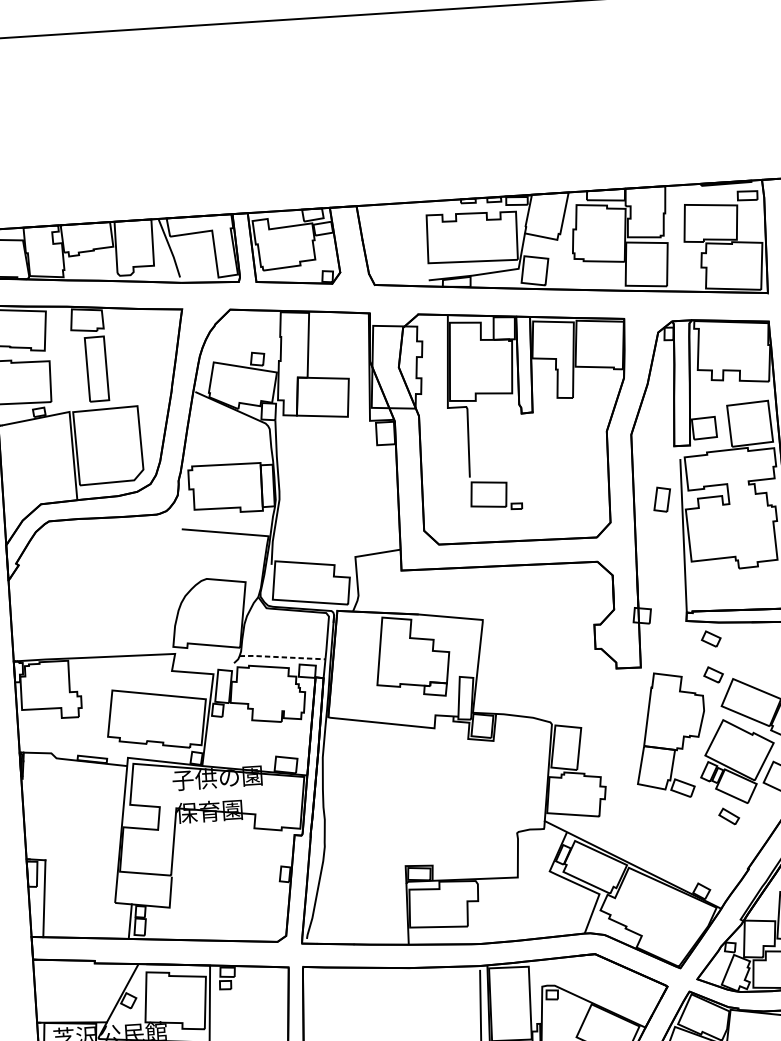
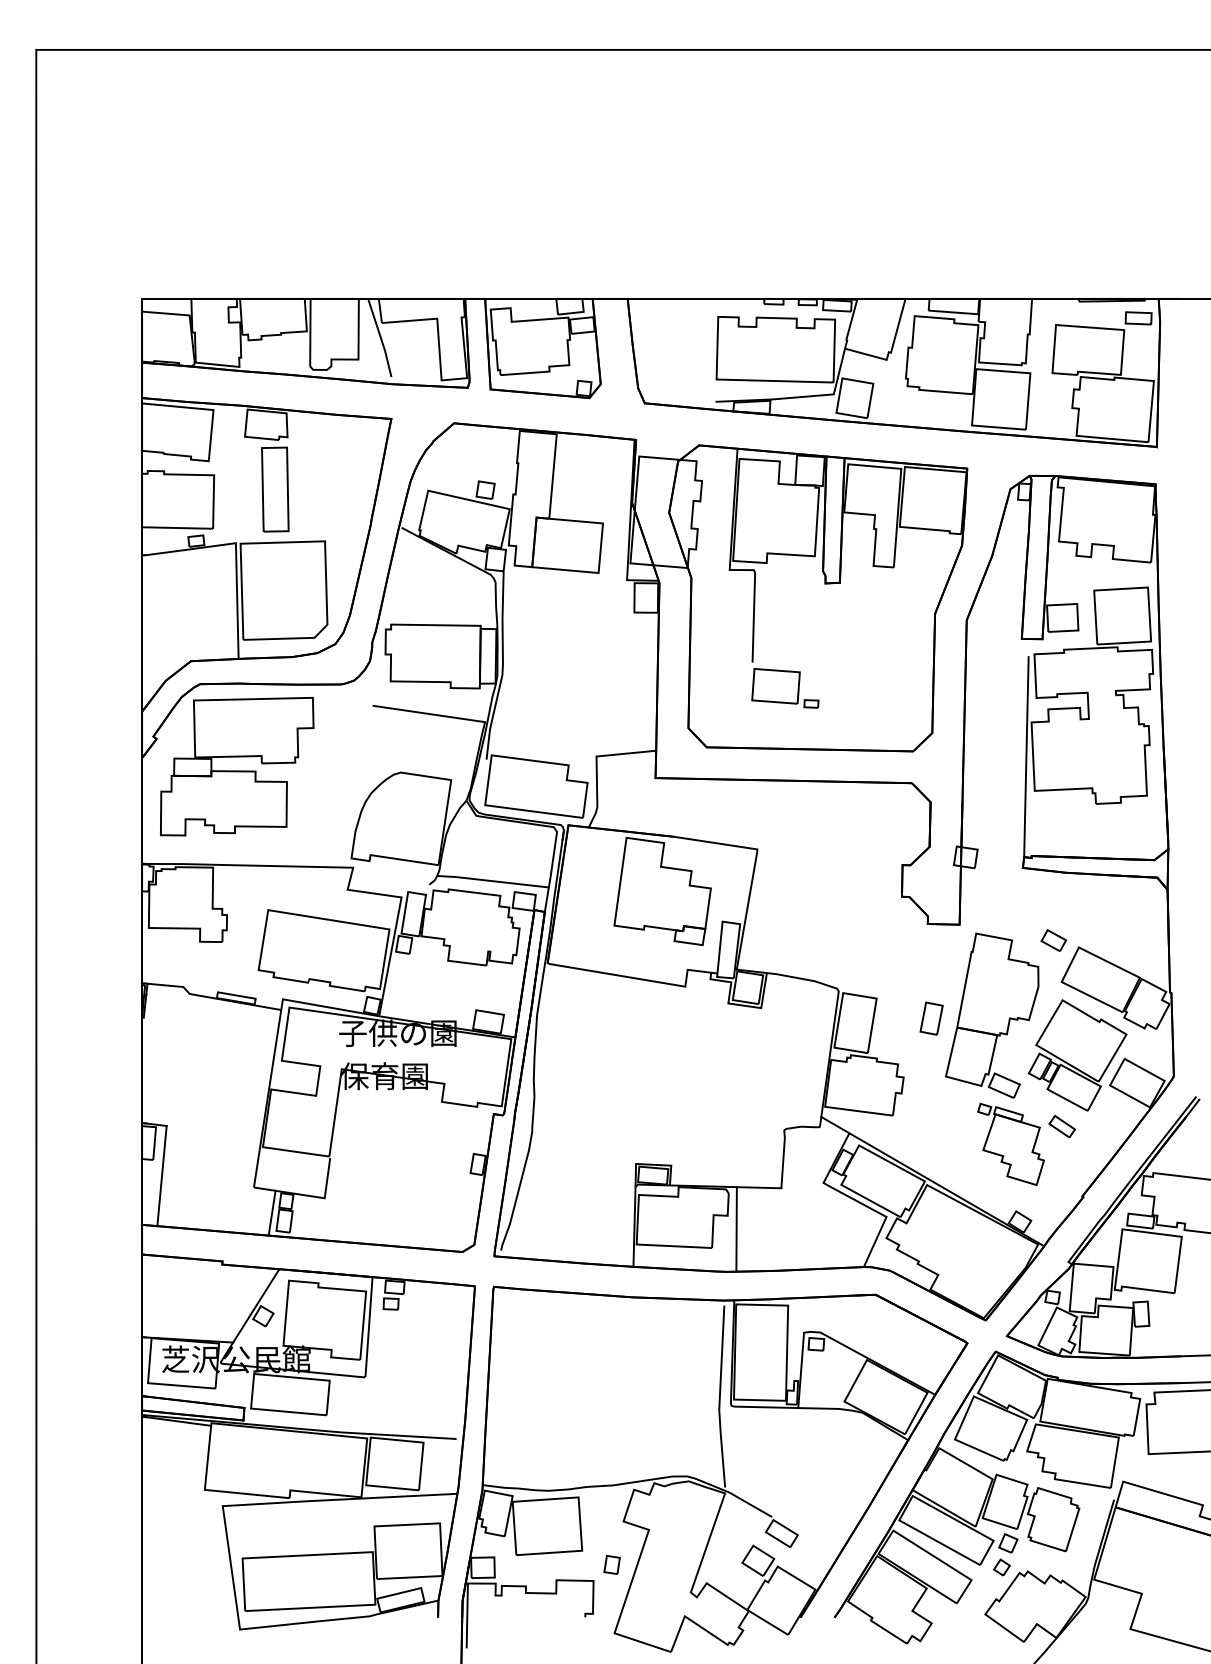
part: (662, 499) -> (931, 1018), moved
part: (81, 582) -> (237, 766), added
part: (711, 639) -> (1053, 893), removed
line: (282, 657) -> (492, 881), dashed -> solid
part: (690, 831) -> (1010, 1143), added
line: (485, 911) -> (736, 1229), added

